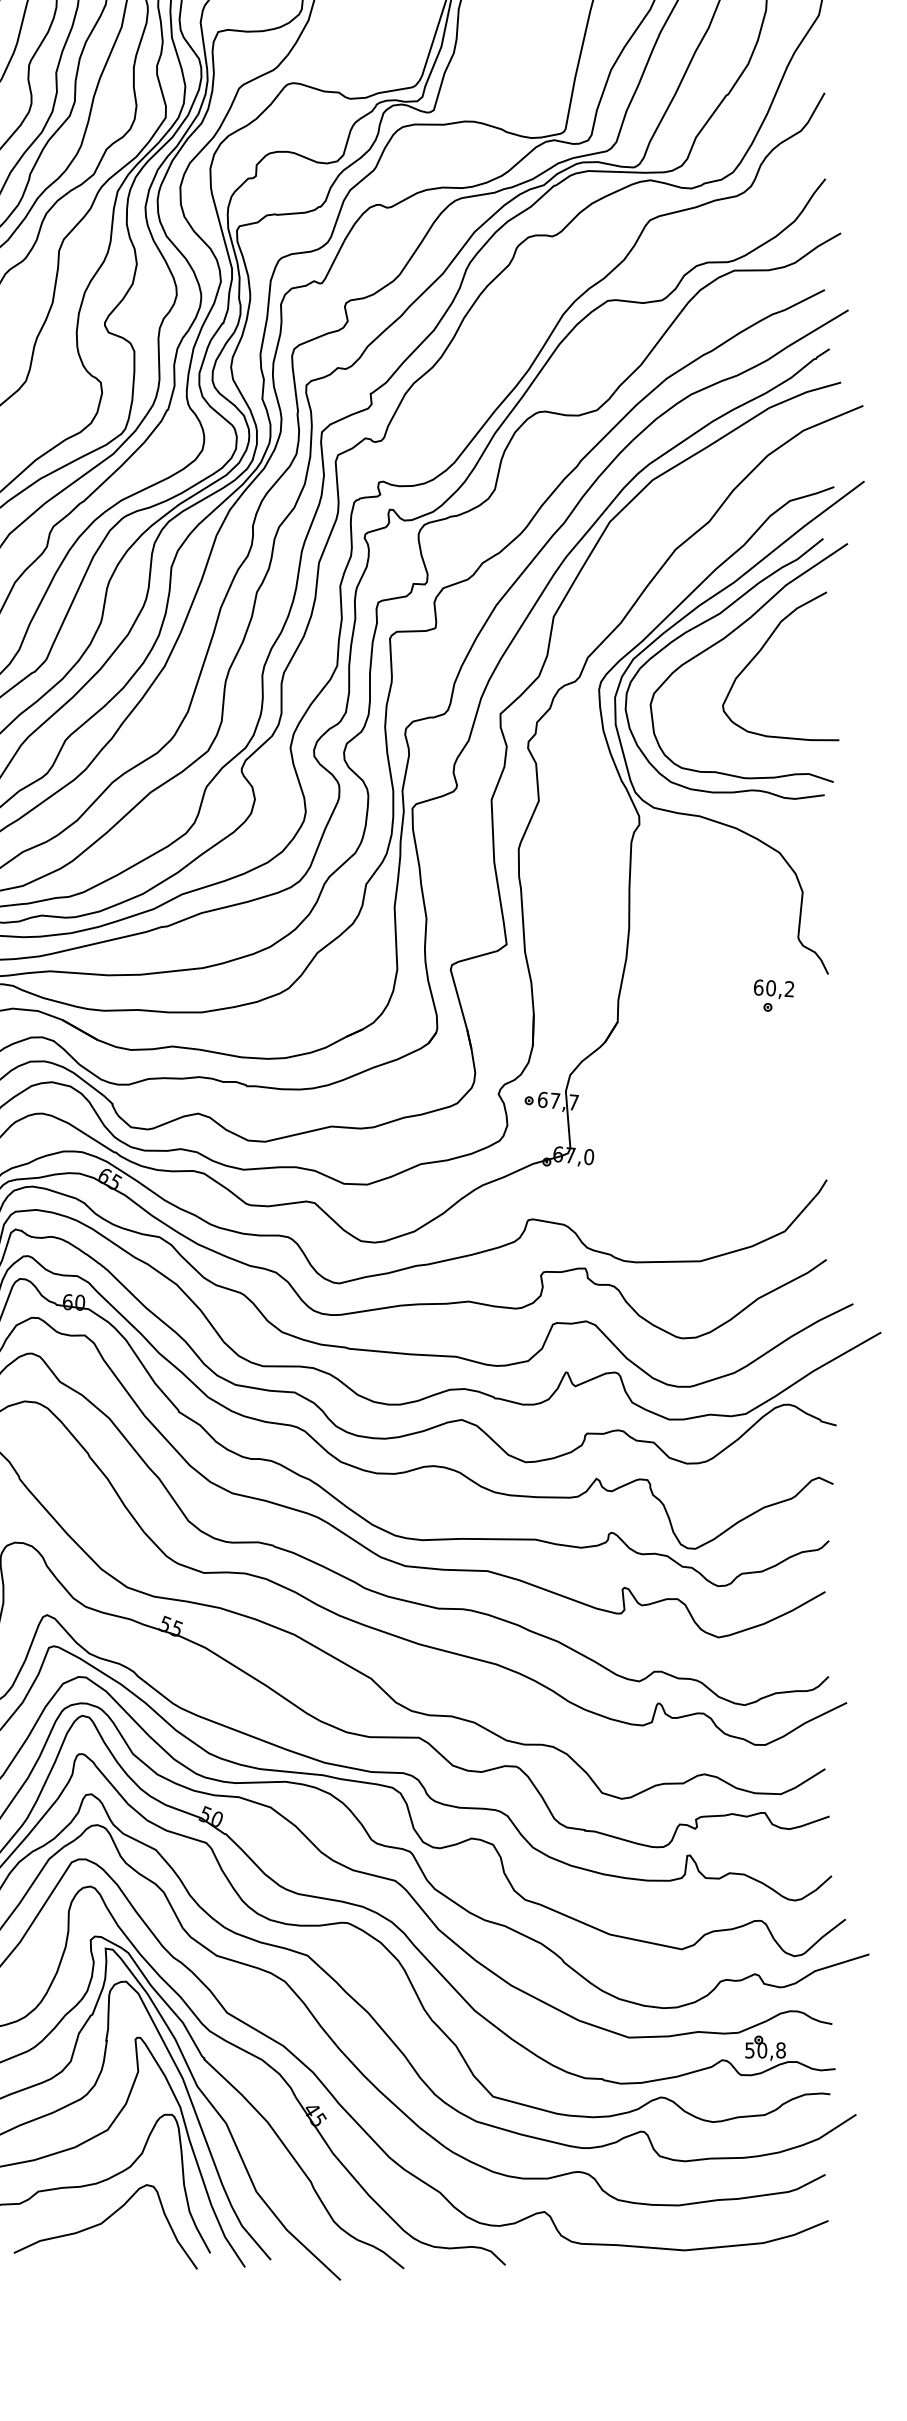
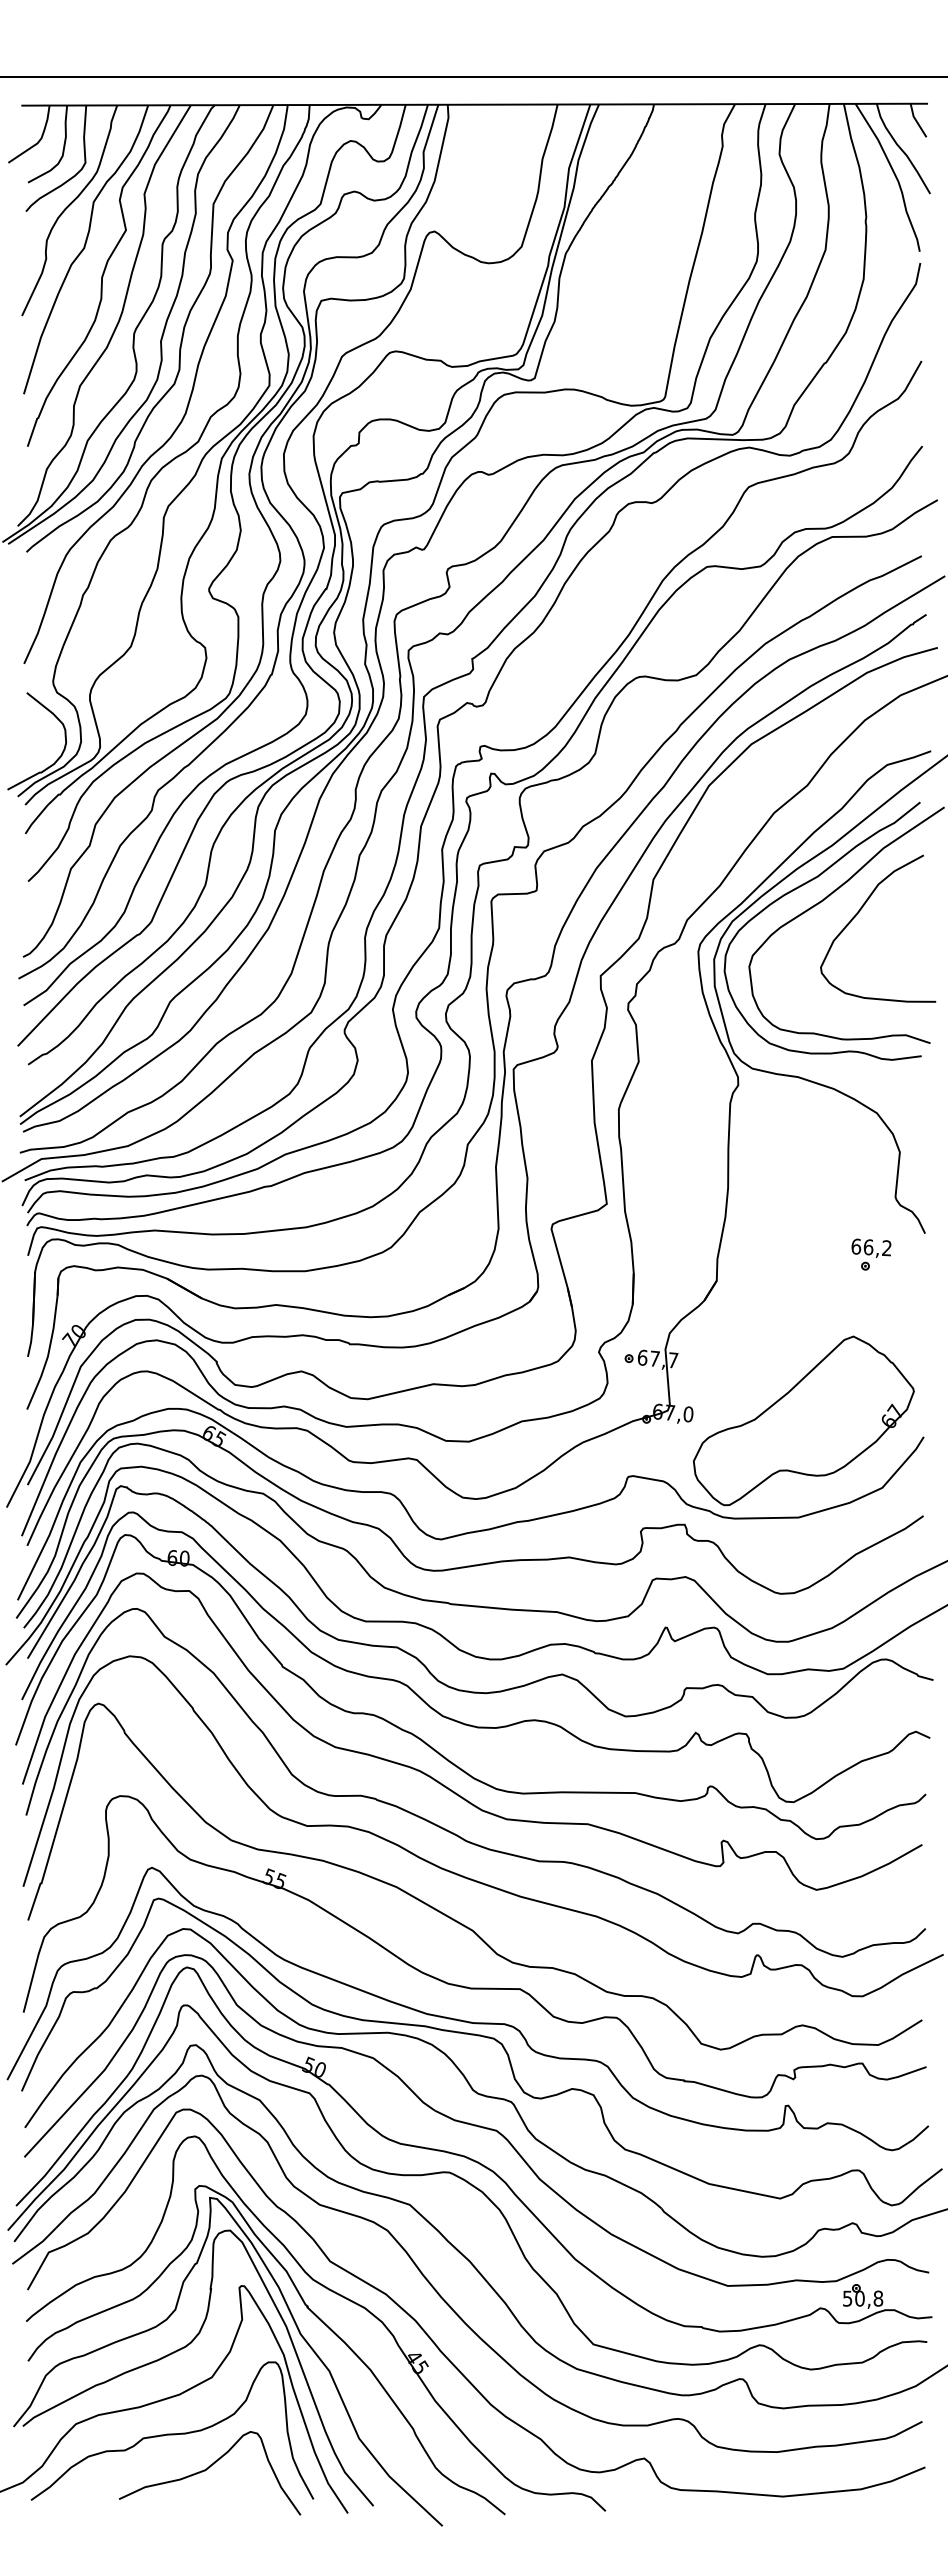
text: (771, 988) -> (868, 1247), 60,2 -> 66,2
part: (705, 1163) -> (803, 1420), added

